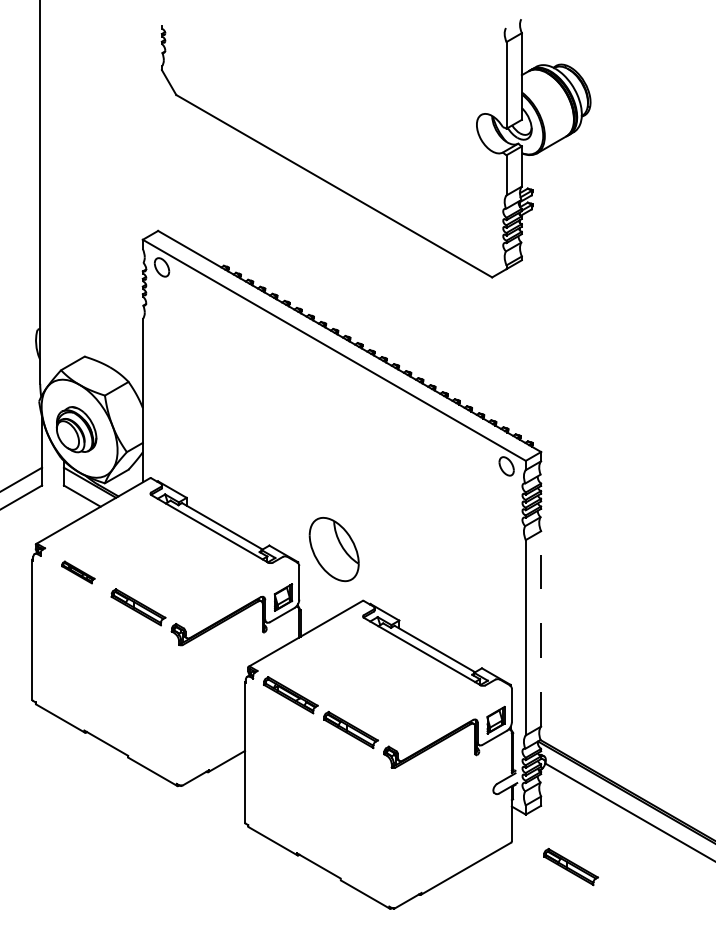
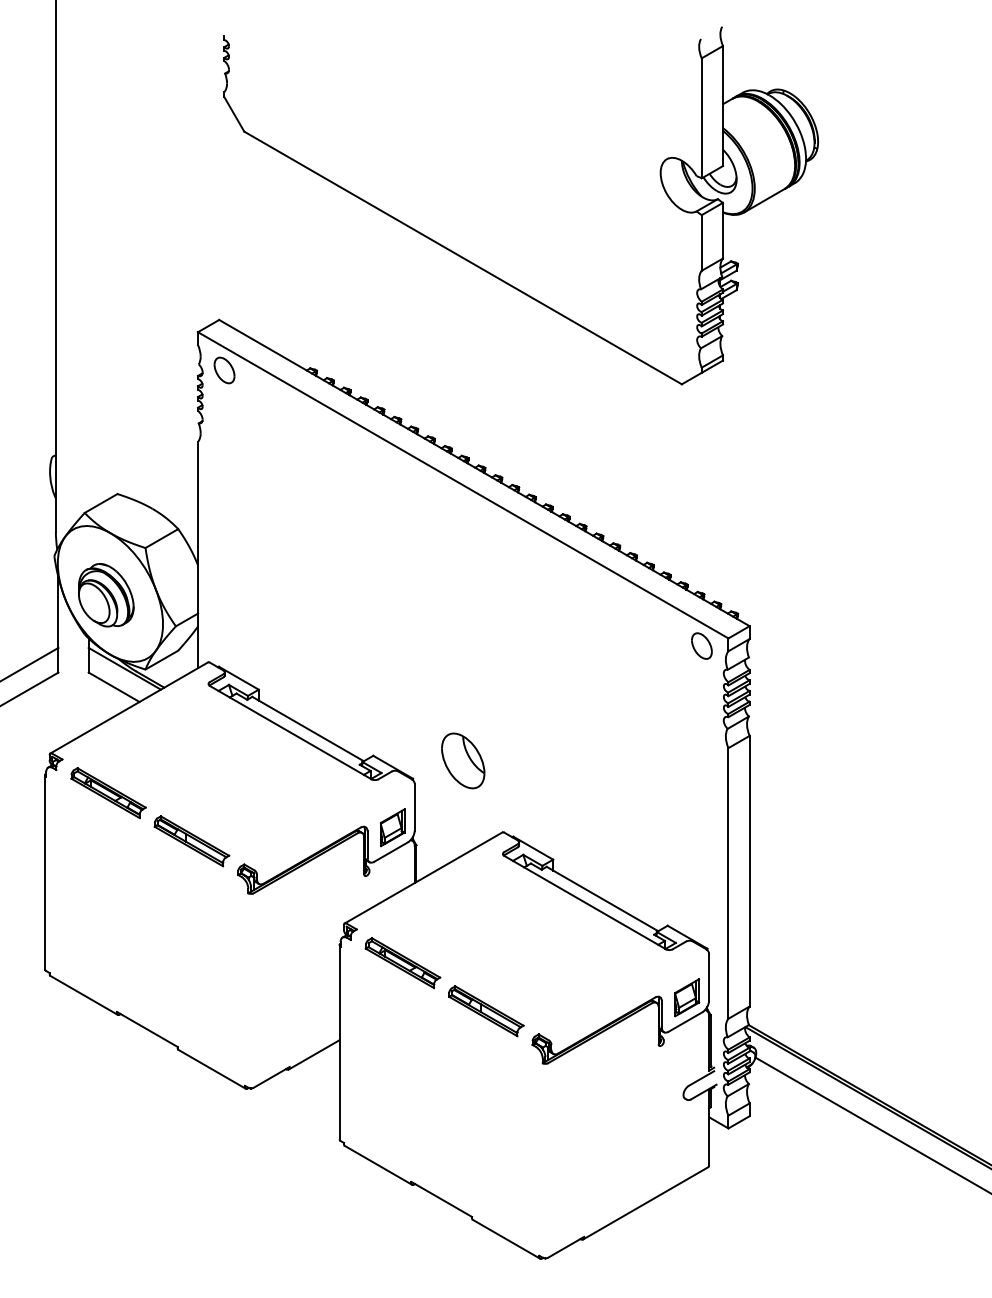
part: (334, 548) -> (463, 759), size x0.62
part: (78, 572) -> (108, 793), size x1.67
line: (541, 628) -> (750, 870), dashed -> solid
part: (570, 866) -> (790, 1200), removed

